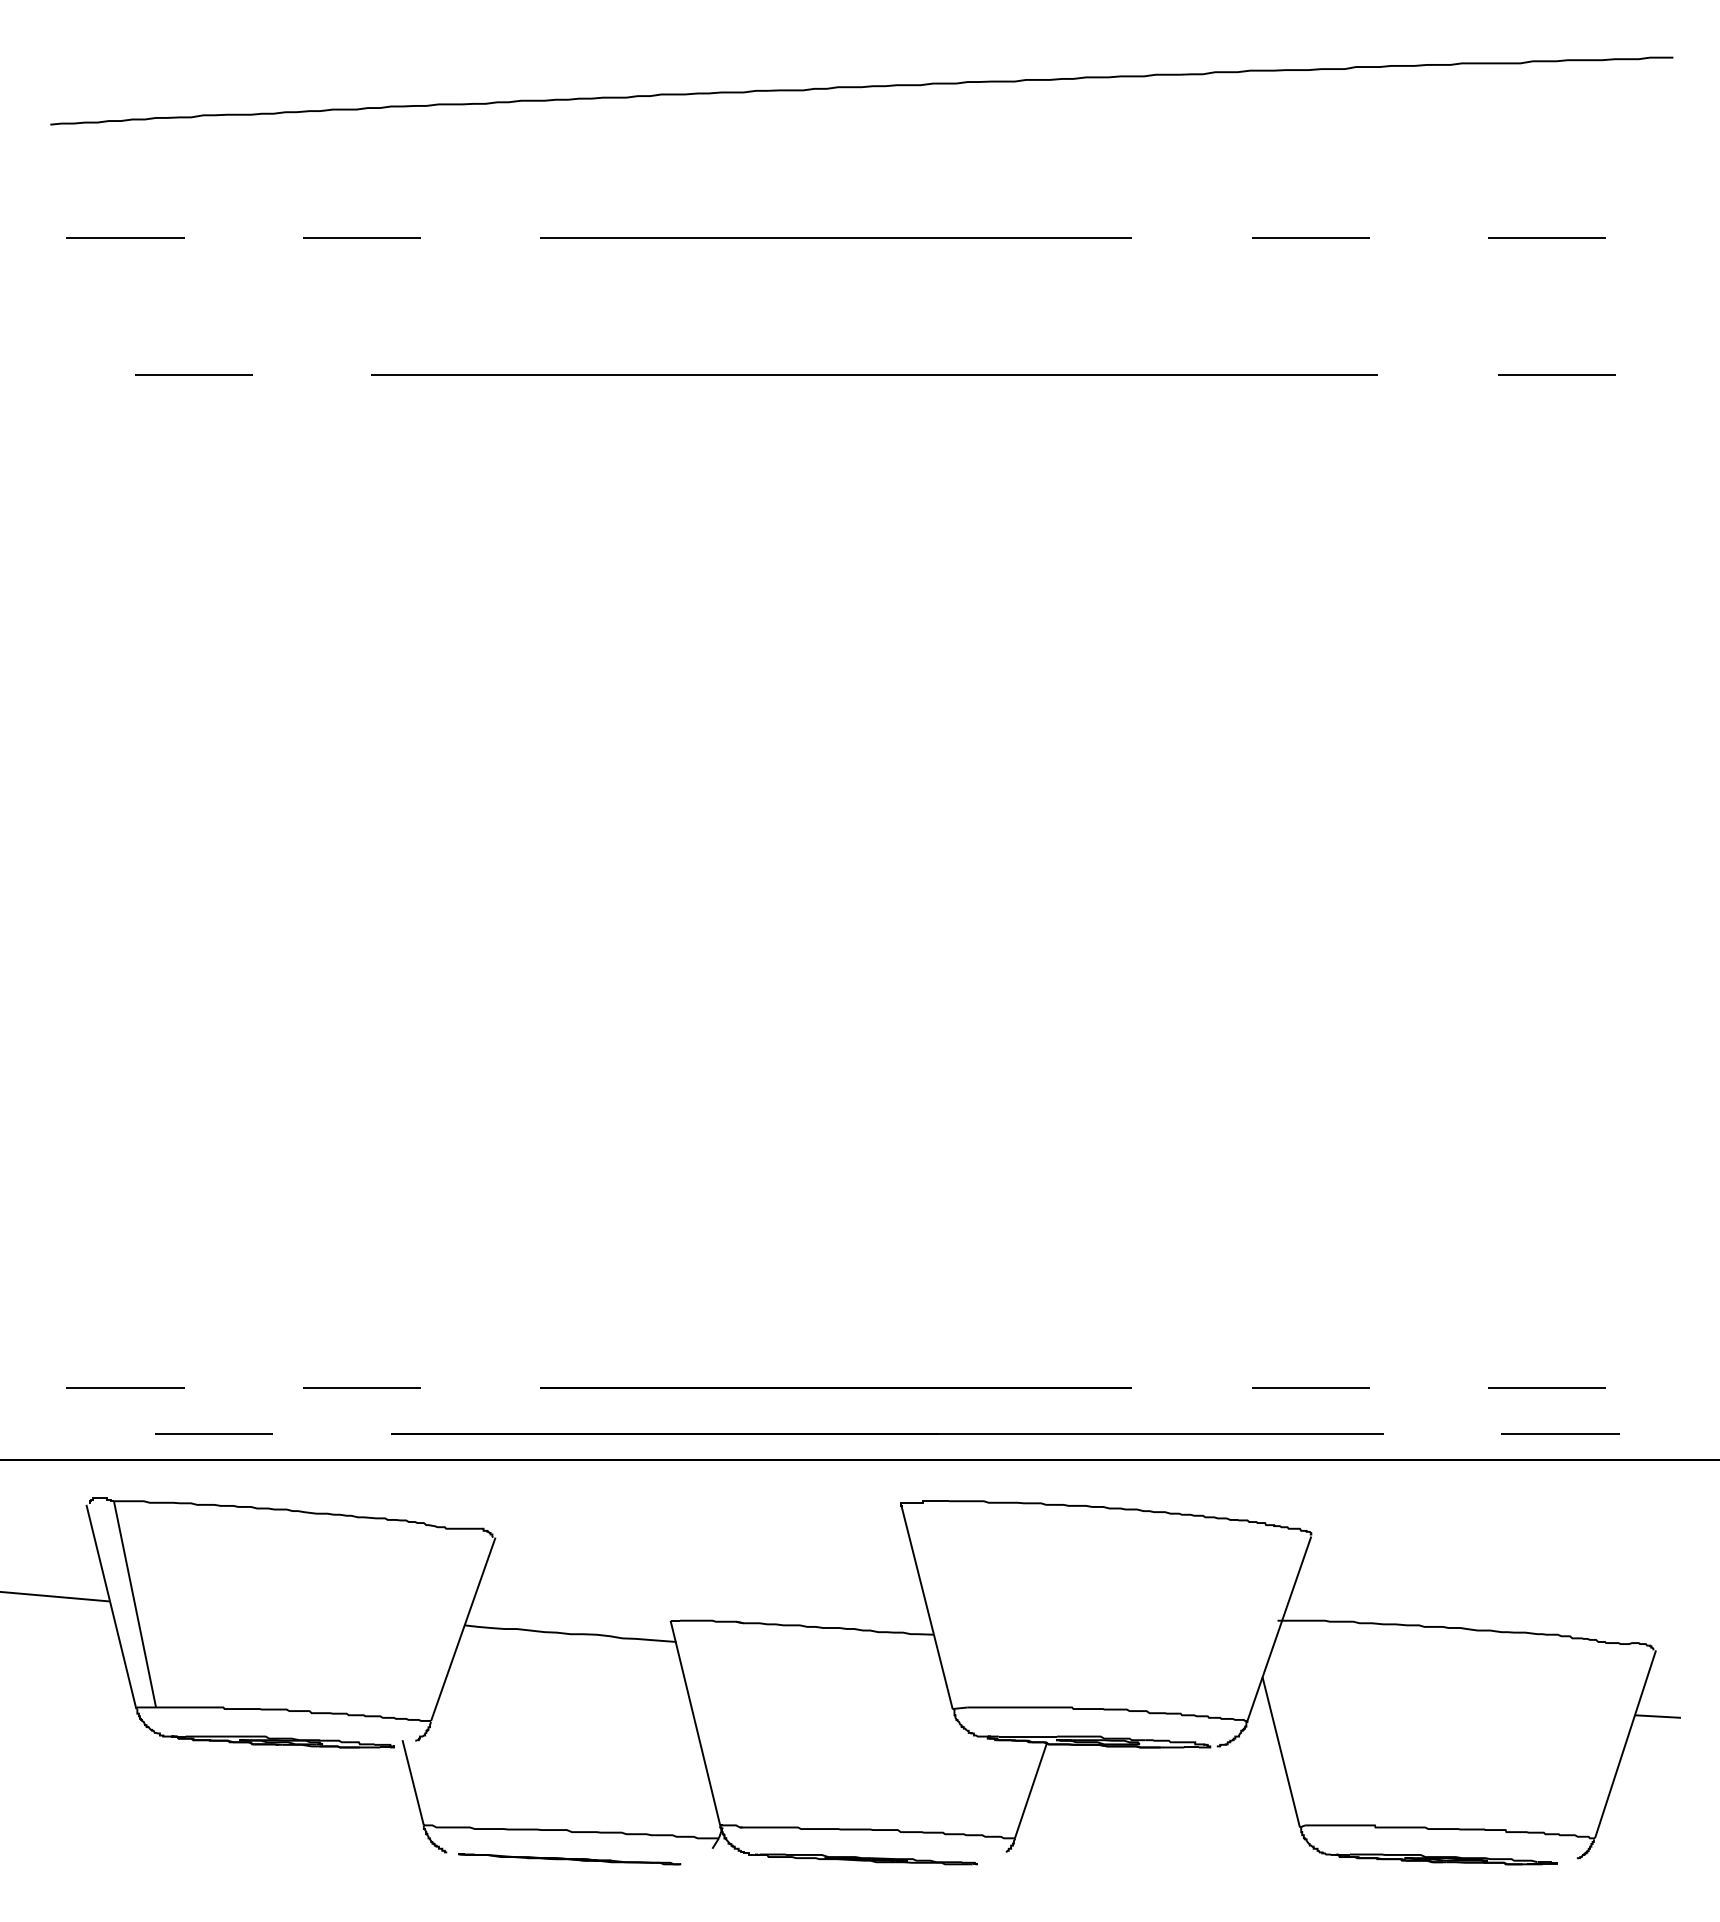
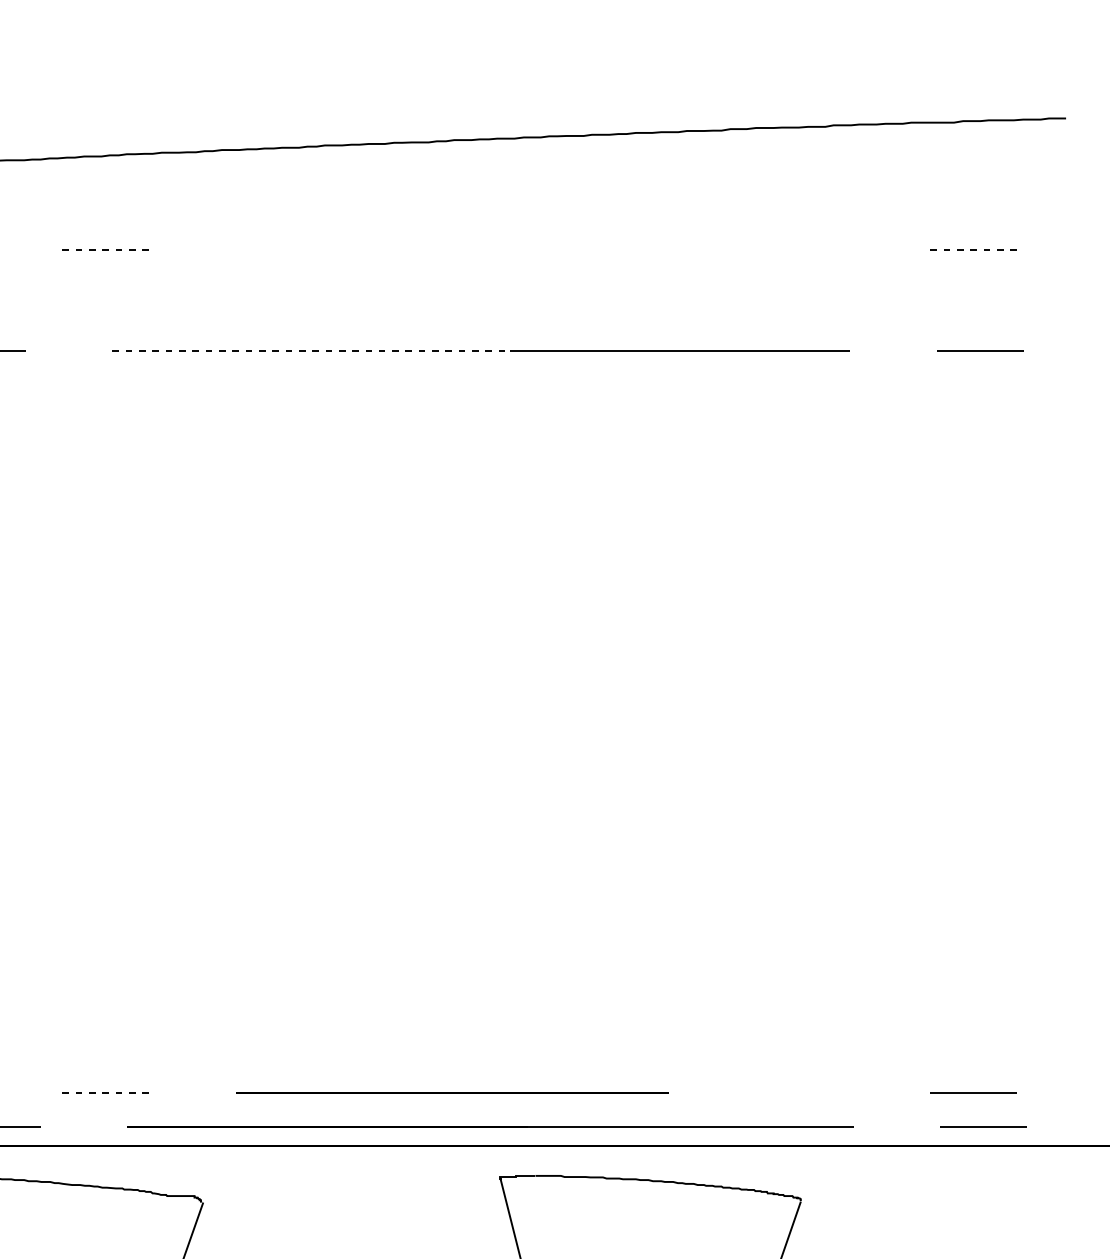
line: (362, 237) -> (105, 250), solid -> dashed
line: (835, 237) -> (452, 250), removed
line: (1310, 237) -> (800, 250), removed
line: (1547, 237) -> (973, 250), solid -> dashed
line: (643, 374) -> (311, 350), solid -> dashed
line: (362, 1387) -> (105, 1092), solid -> dashed
line: (1310, 1387) -> (800, 1092), removed

